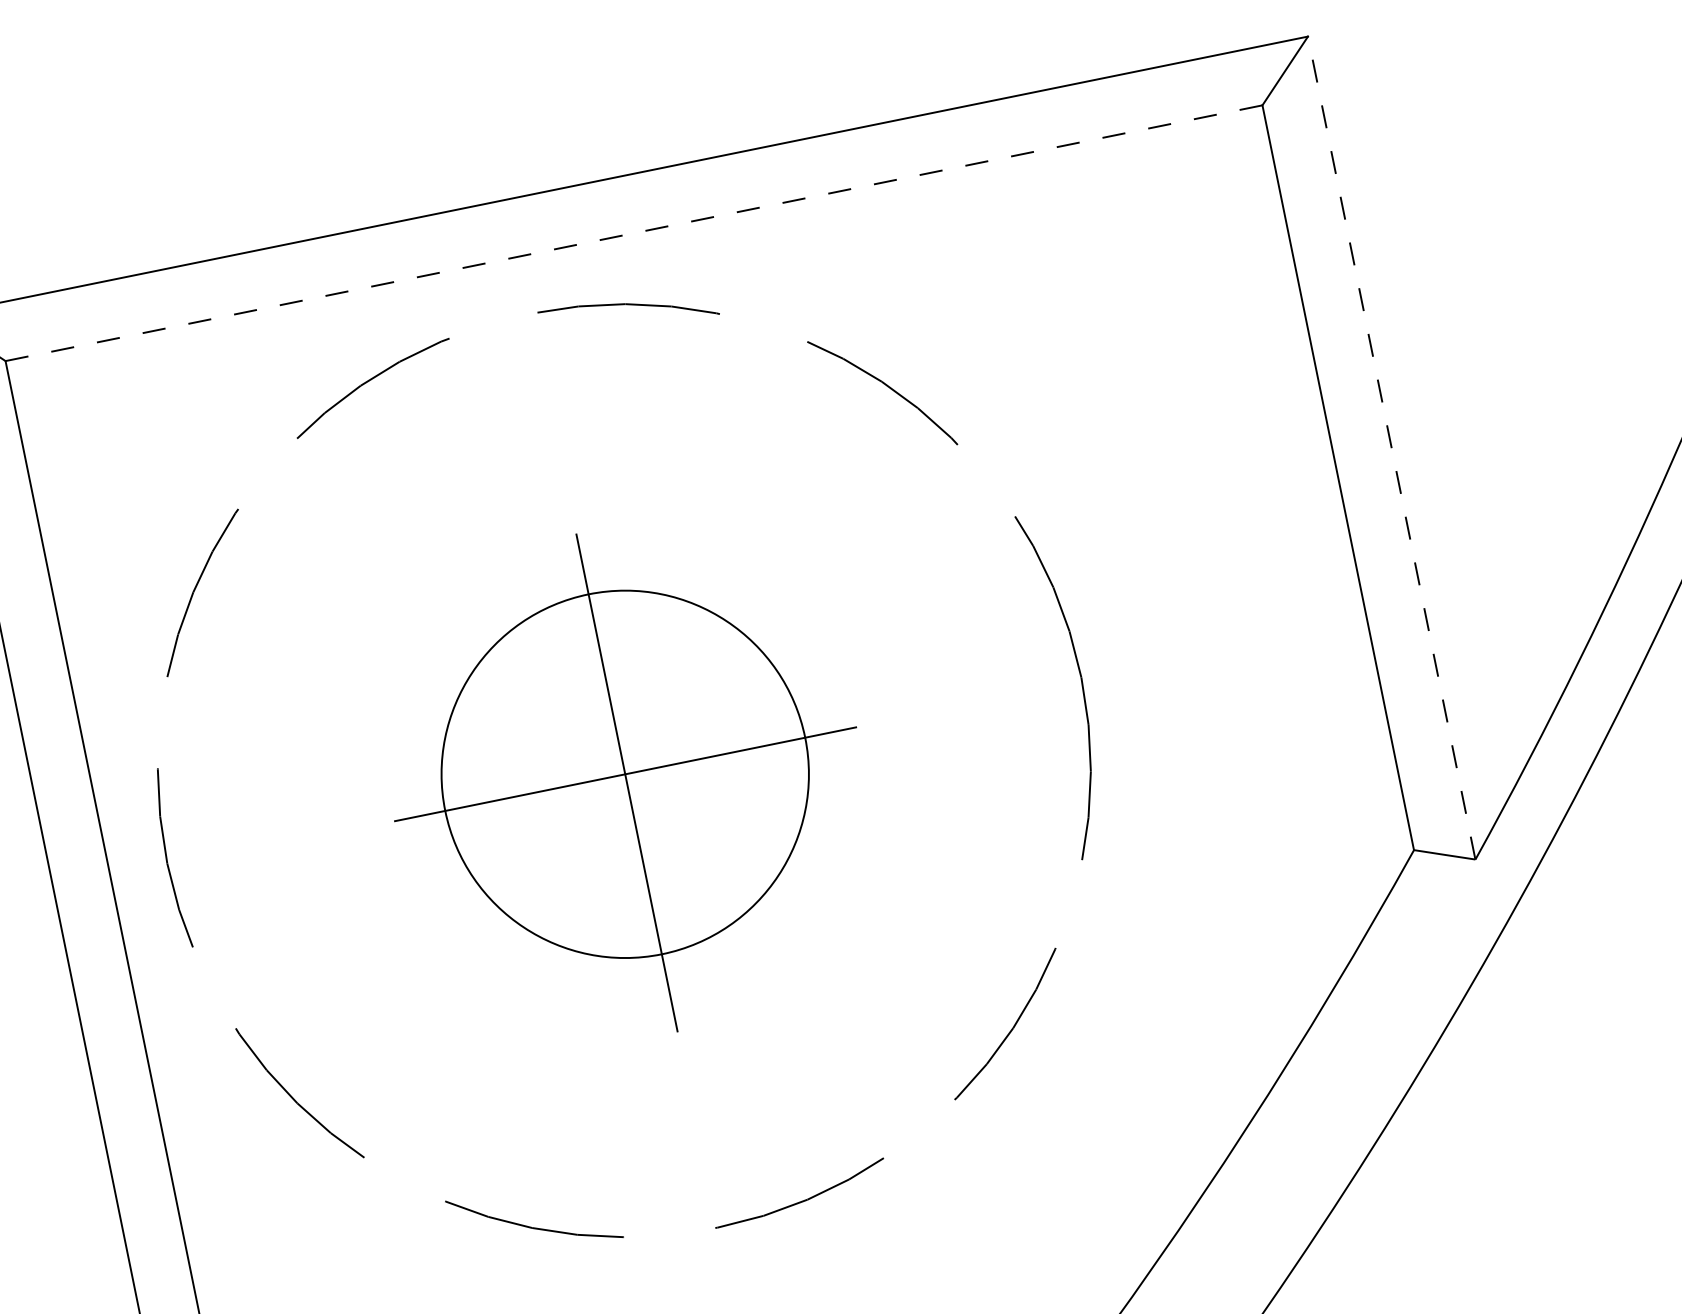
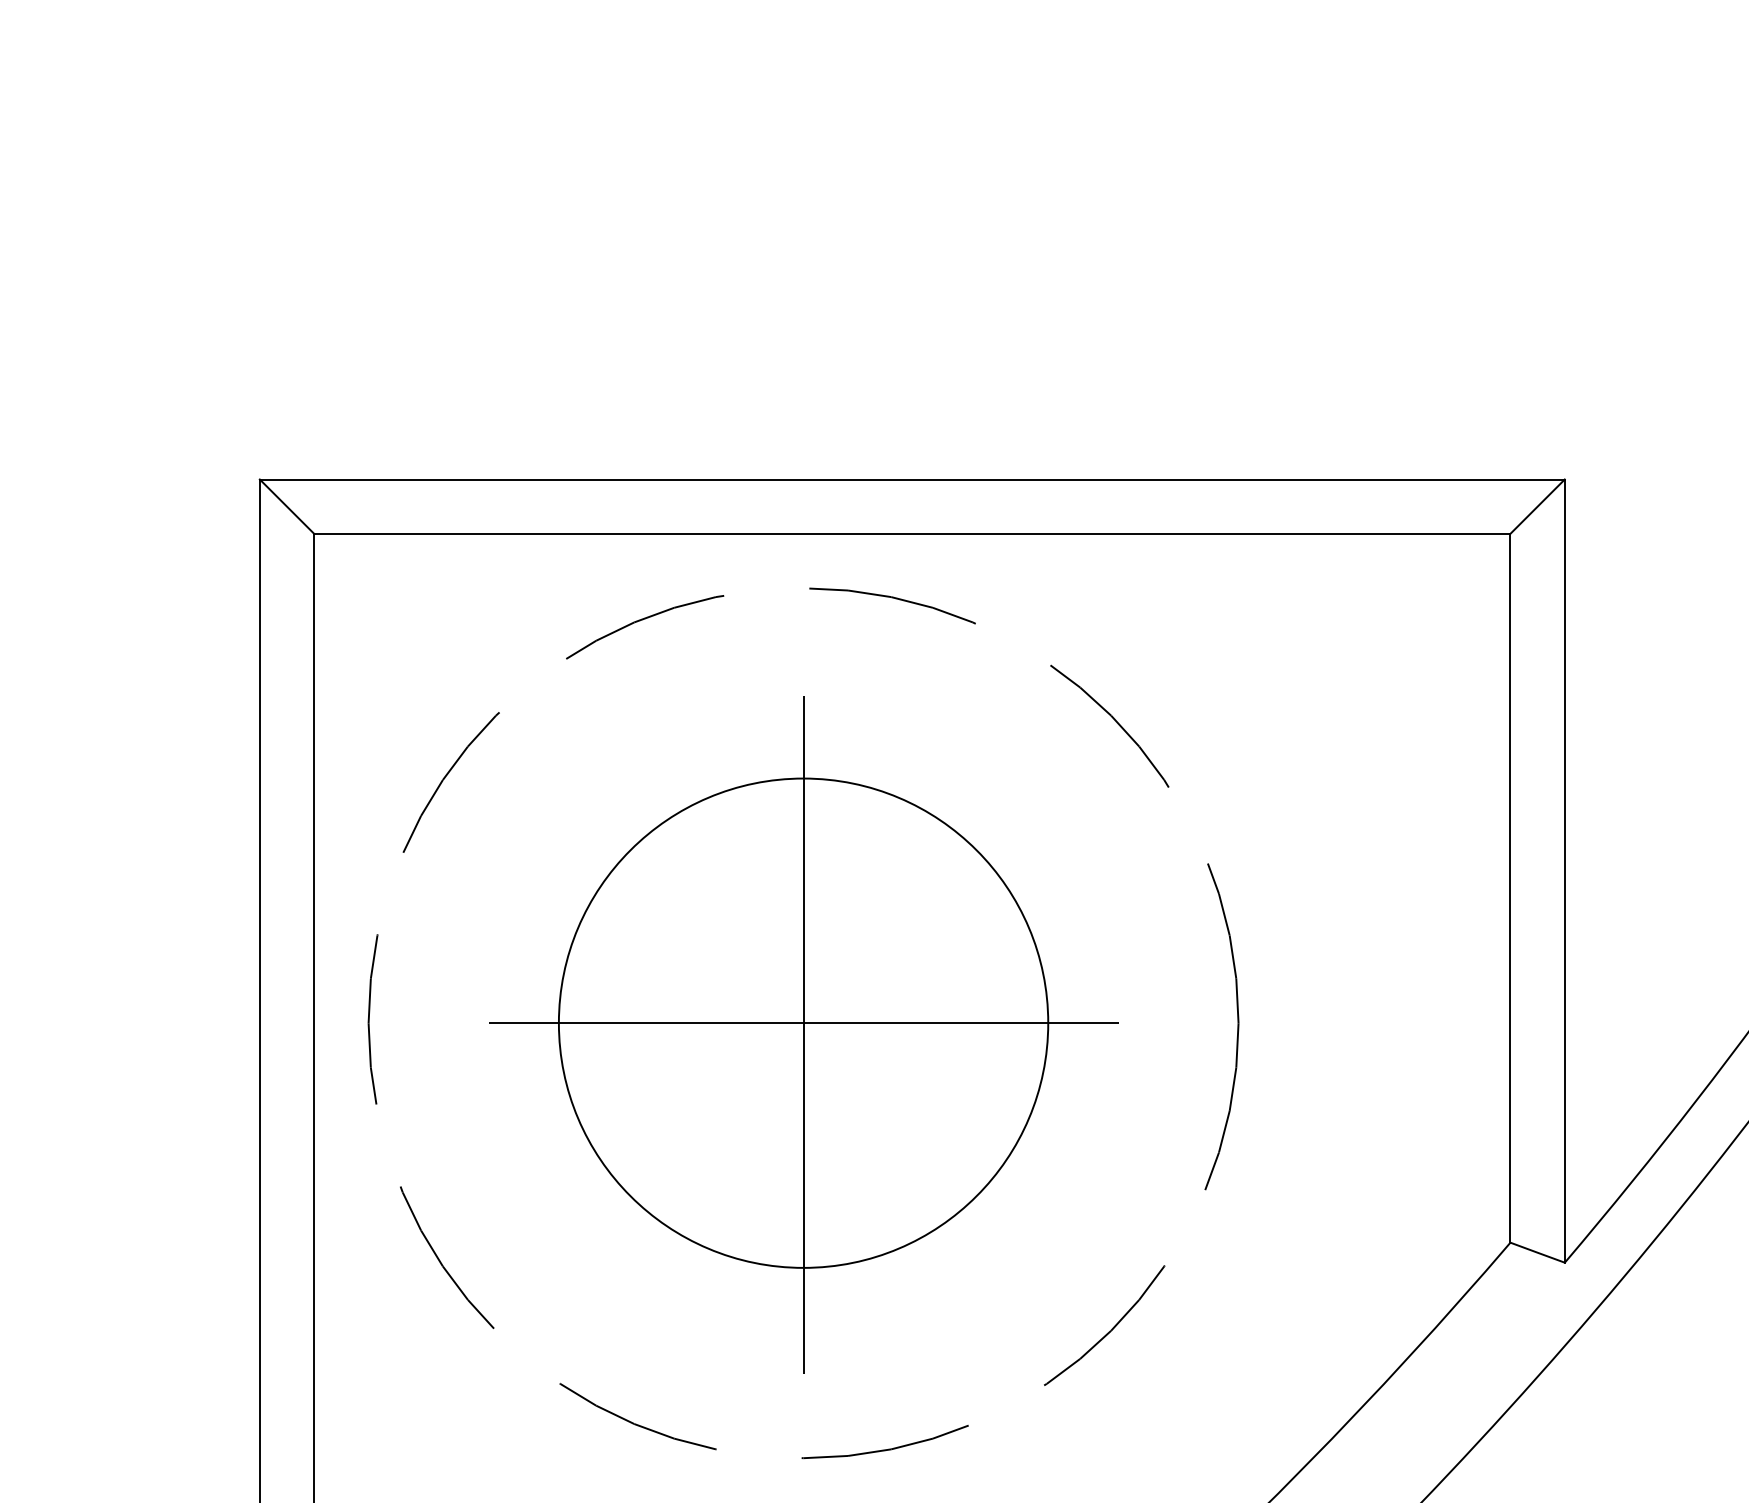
line: (633, 232) -> (911, 533), dashed -> solid
line: (1391, 448) -> (1564, 871), dashed -> solid
part: (626, 782) -> (803, 1034), size x1.43

